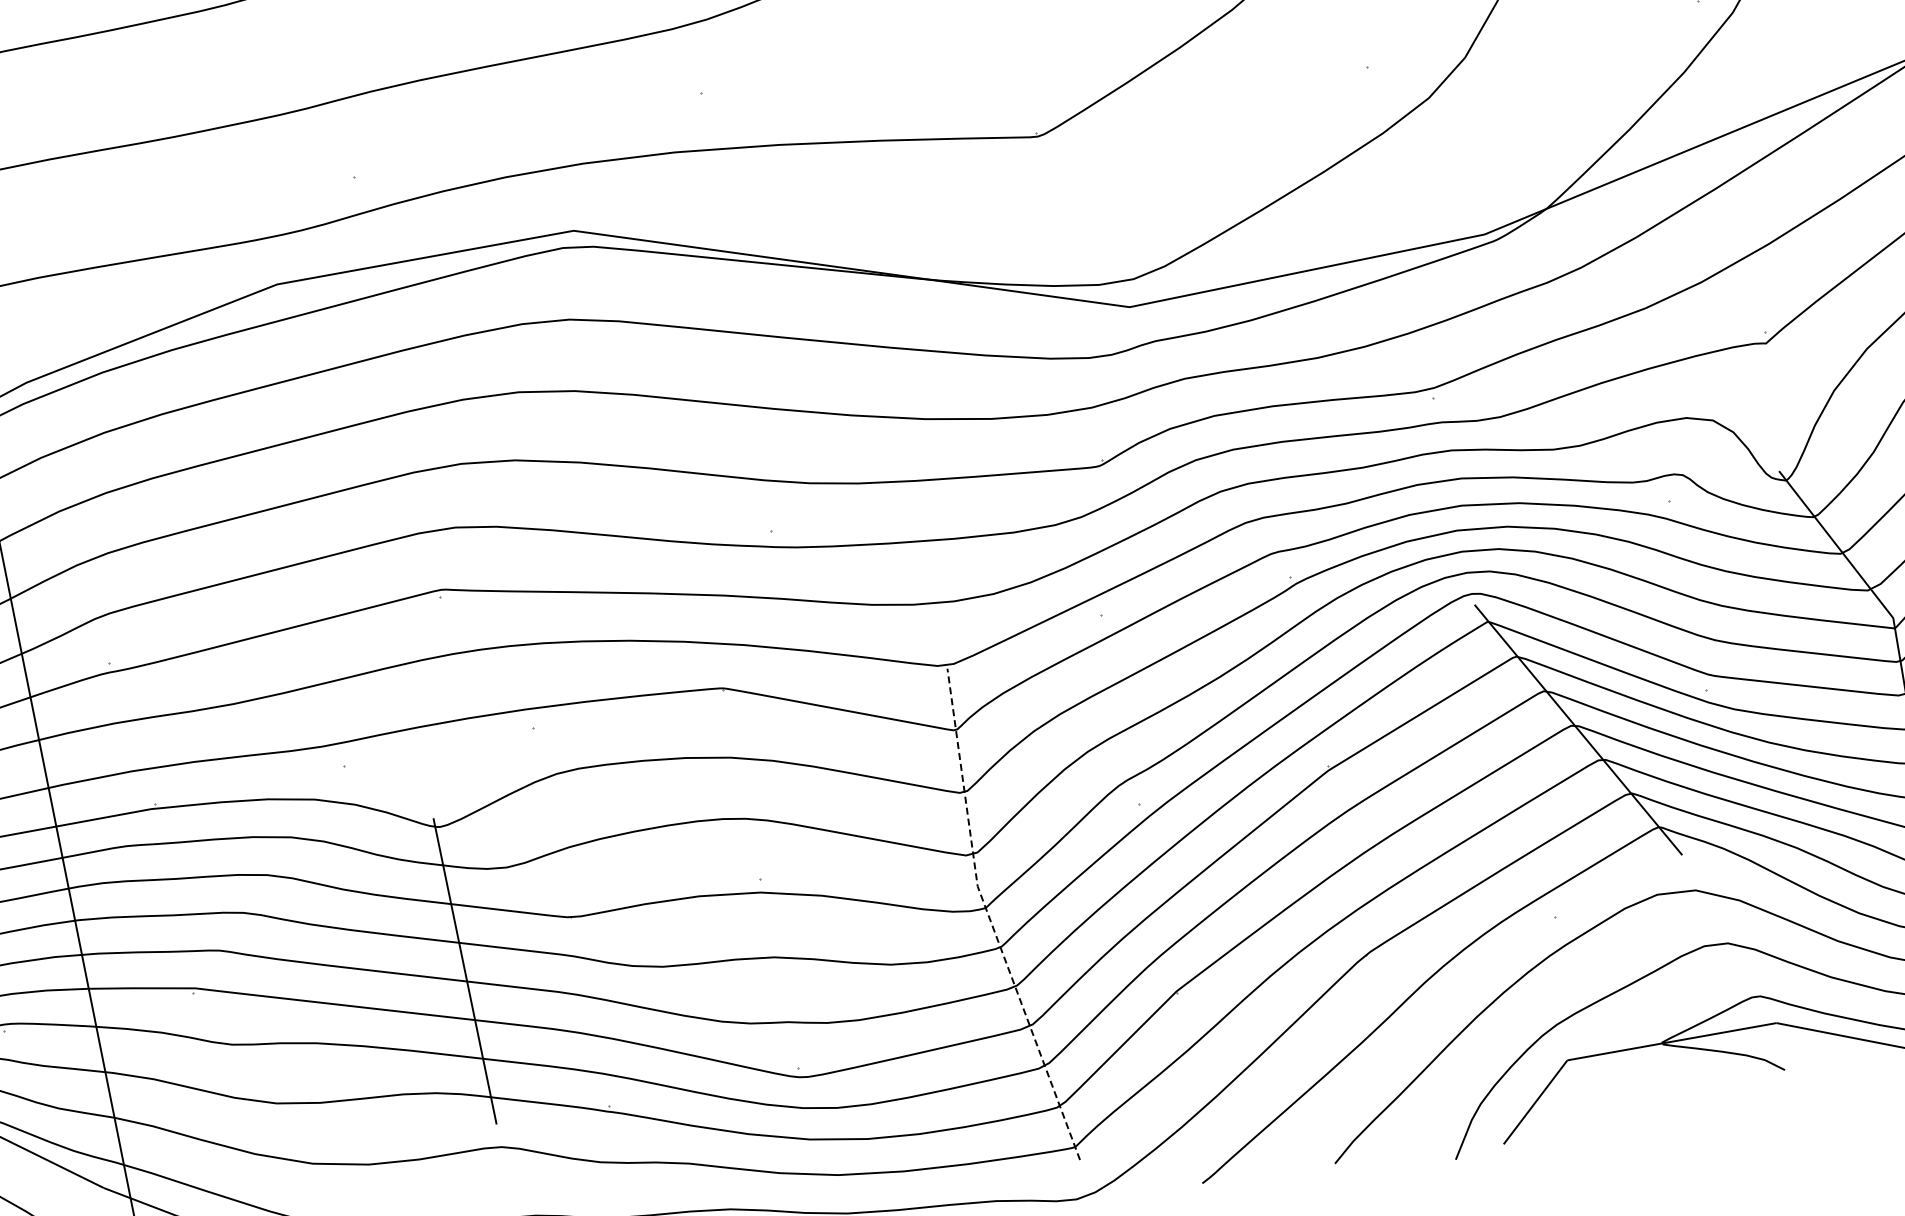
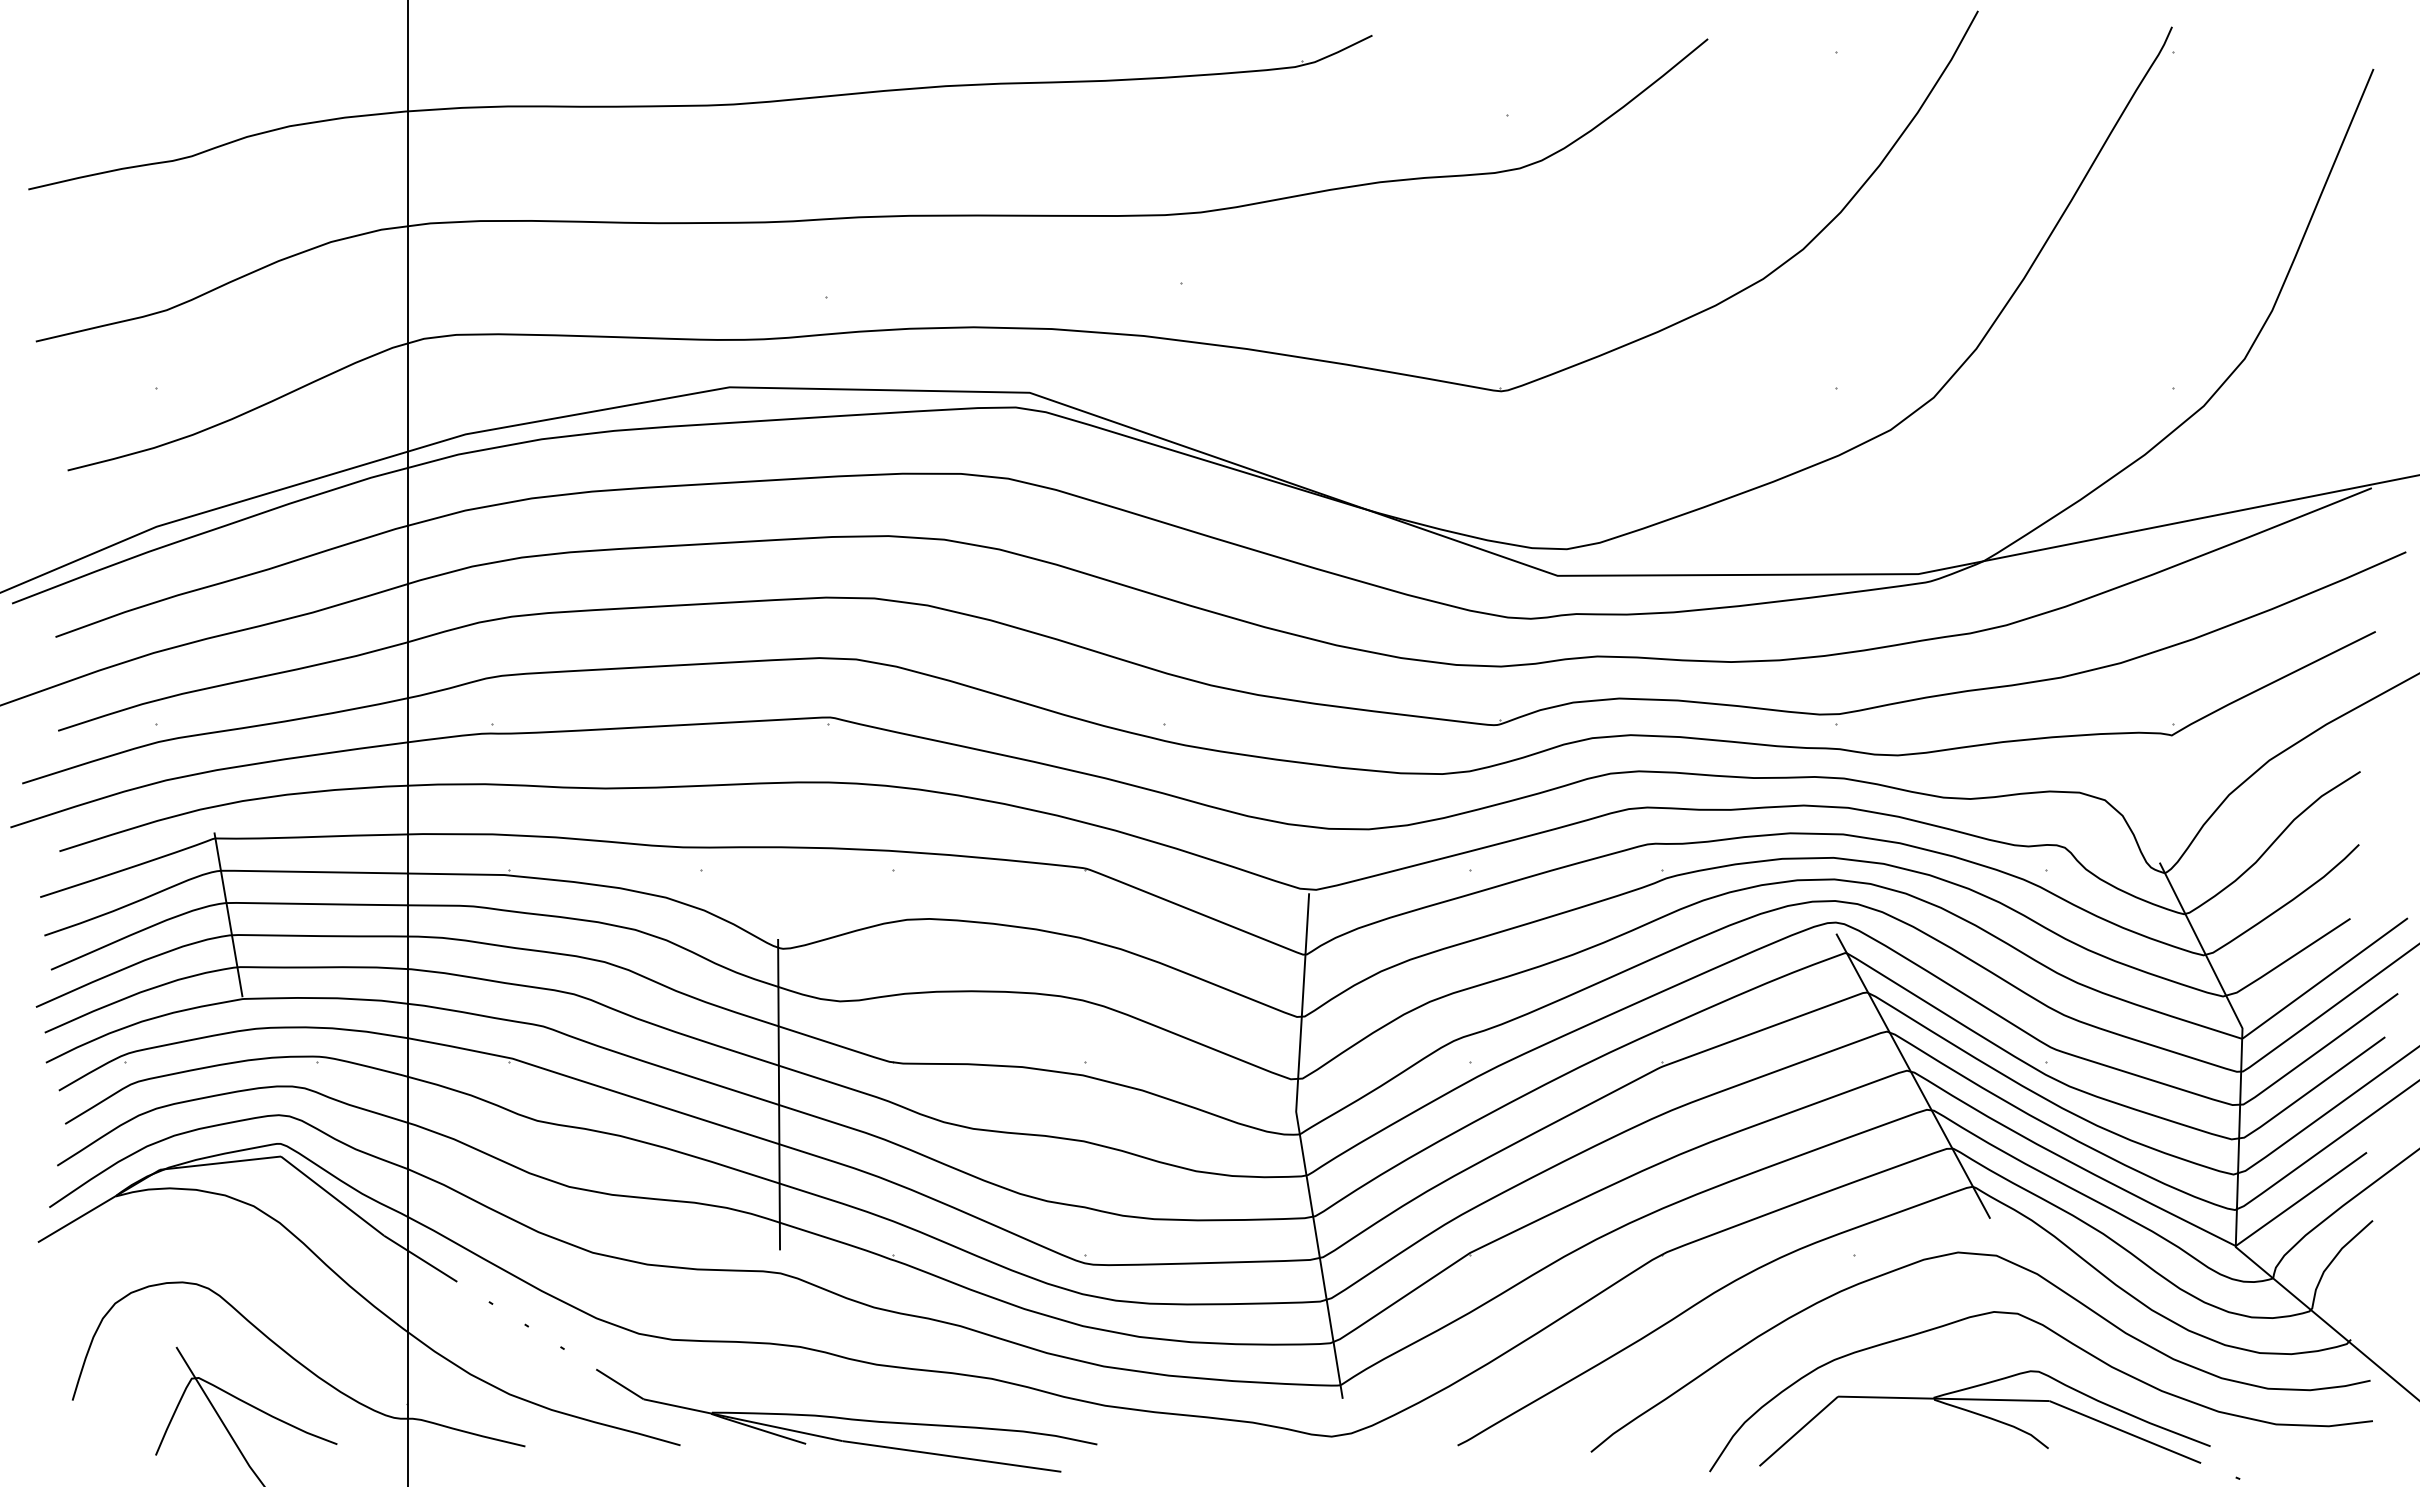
line: (989, 919) -> (1301, 1146), dashed -> solid

